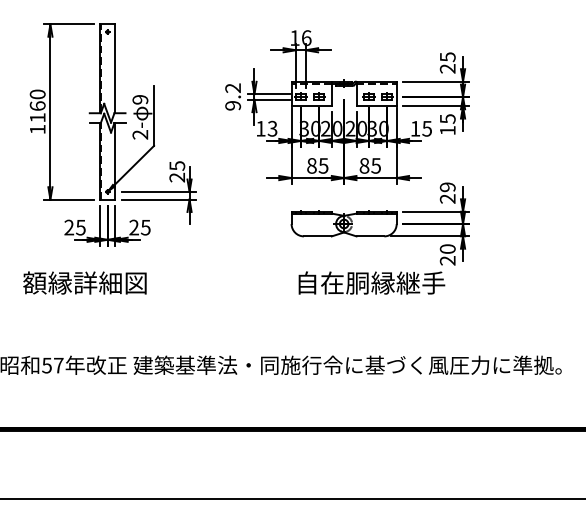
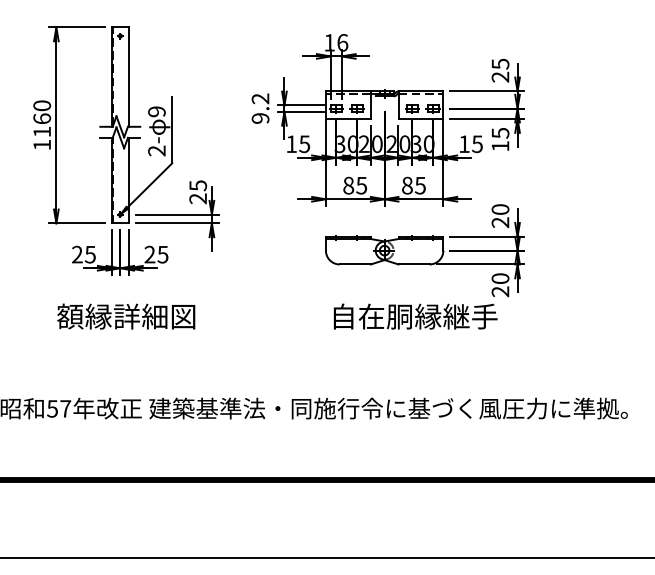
text: (272, 128) -> (304, 143), 13 -> 15
text: (447, 187) -> (500, 209), 29 -> 20
text: (84, 282) -> (125, 316), moved

